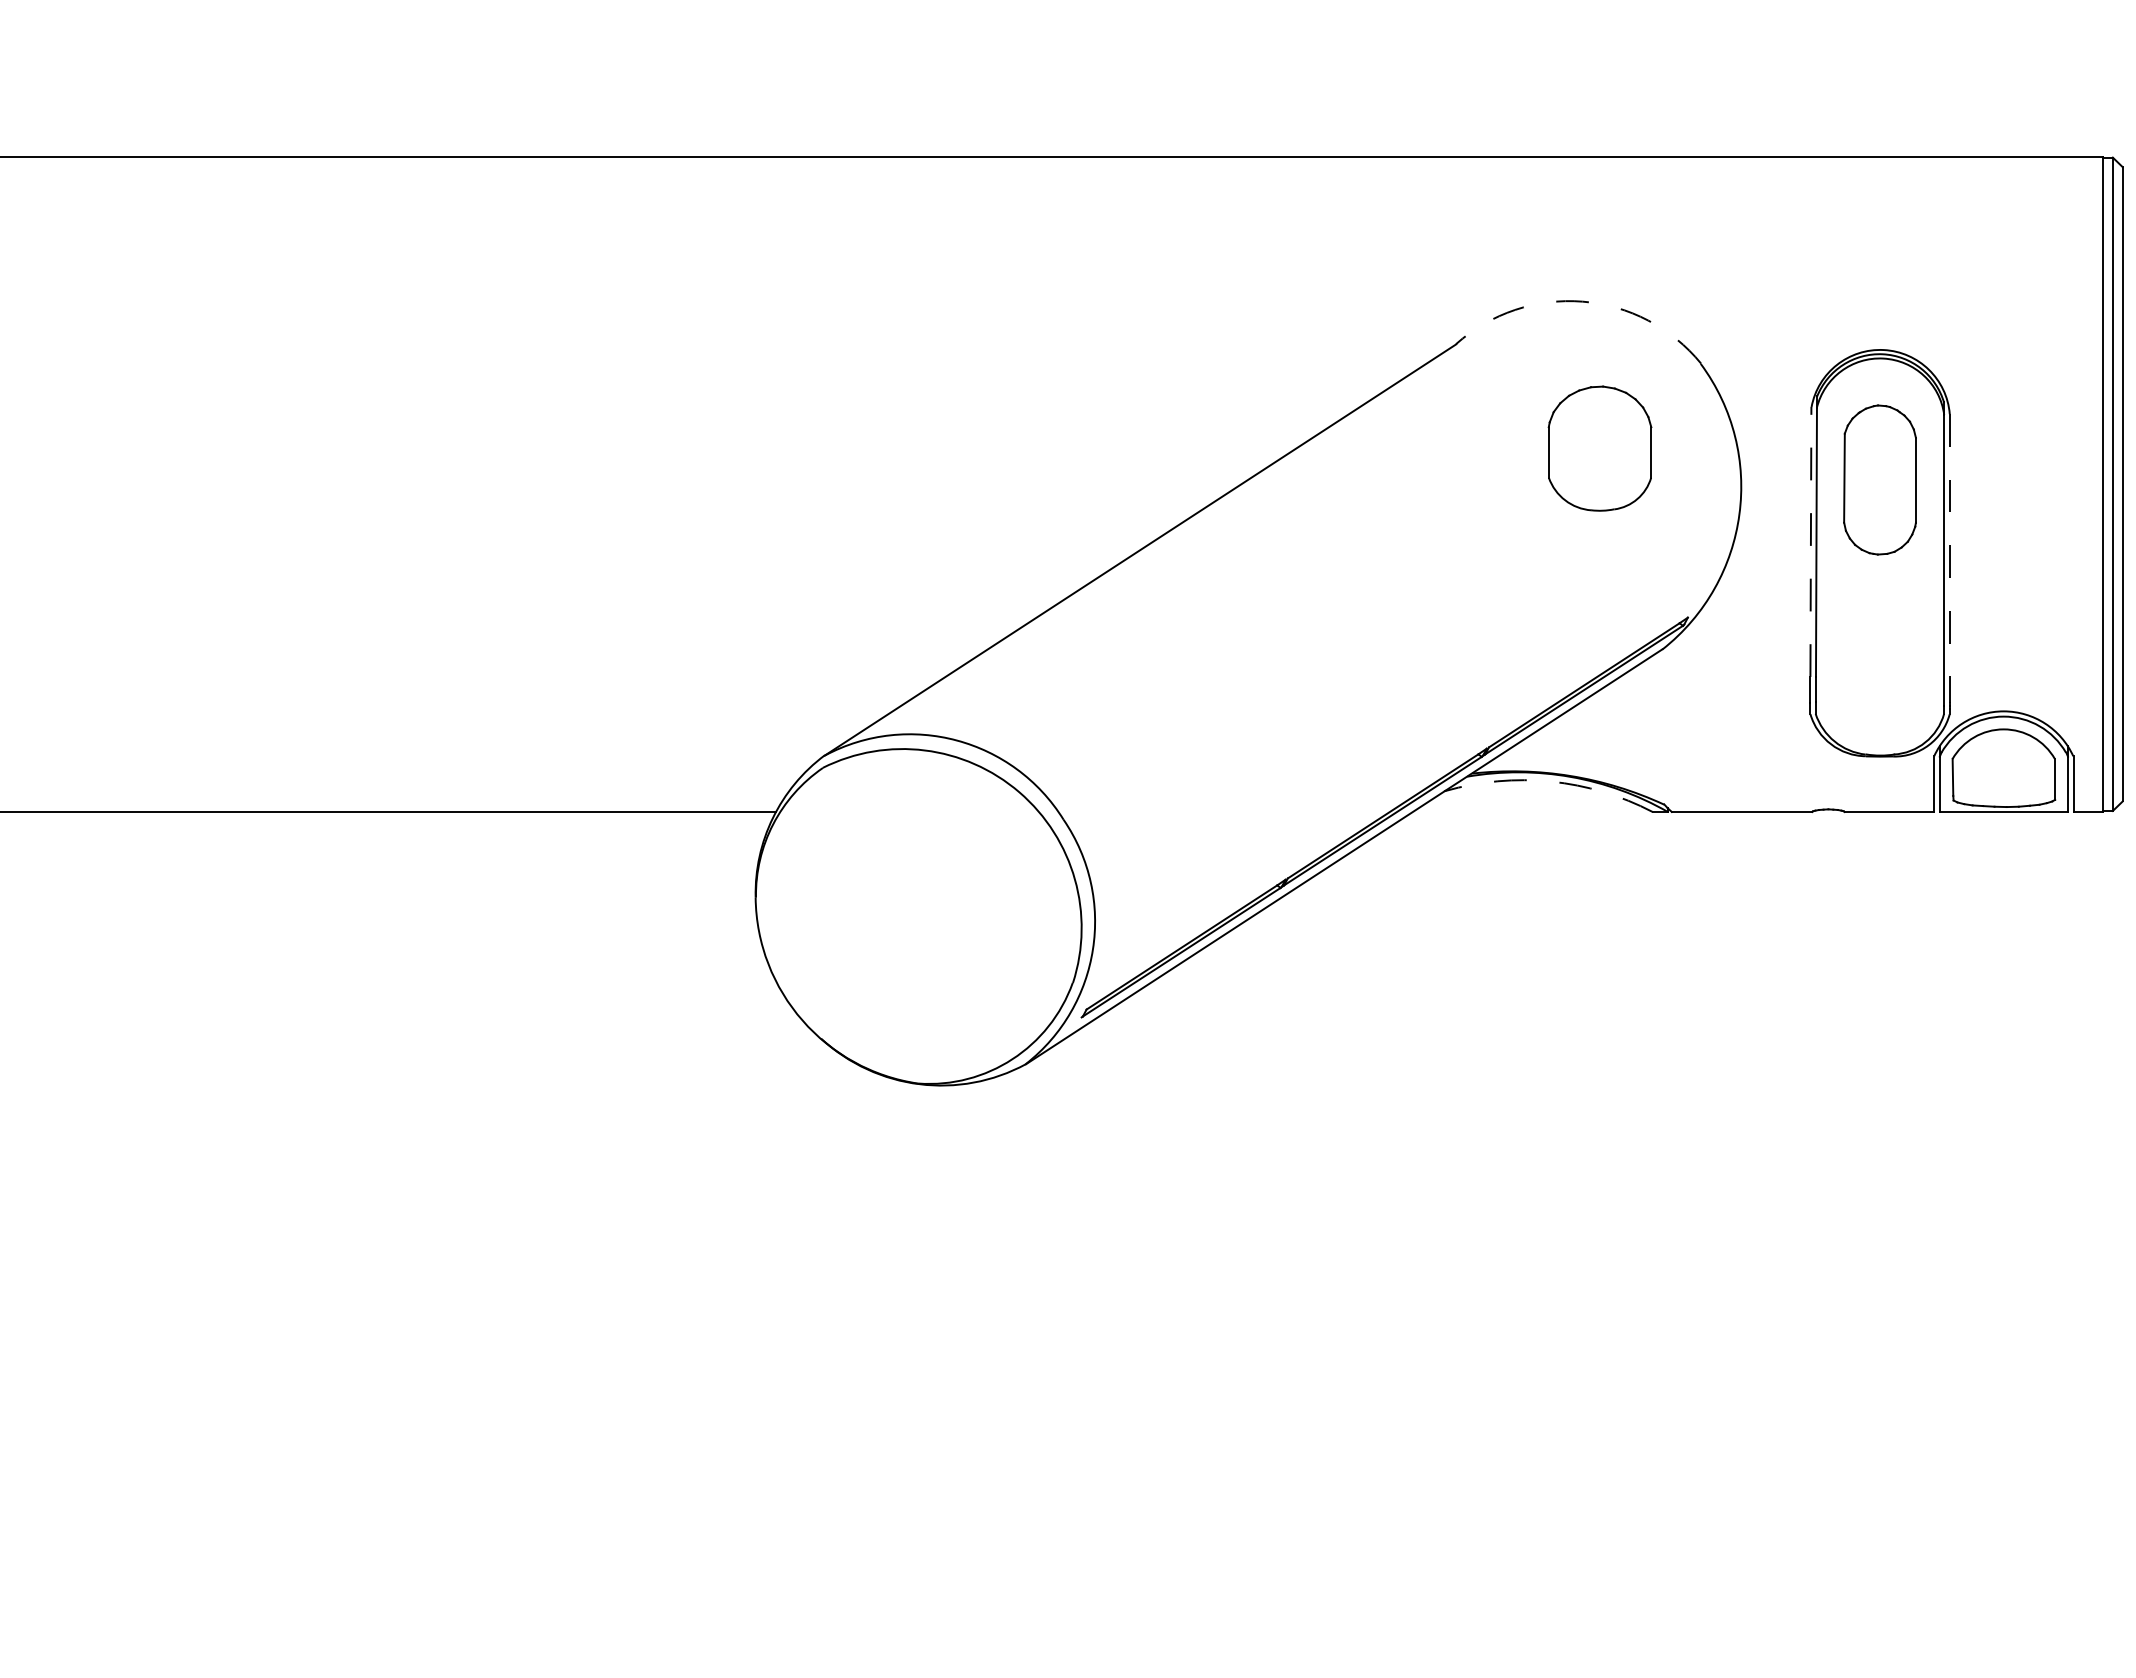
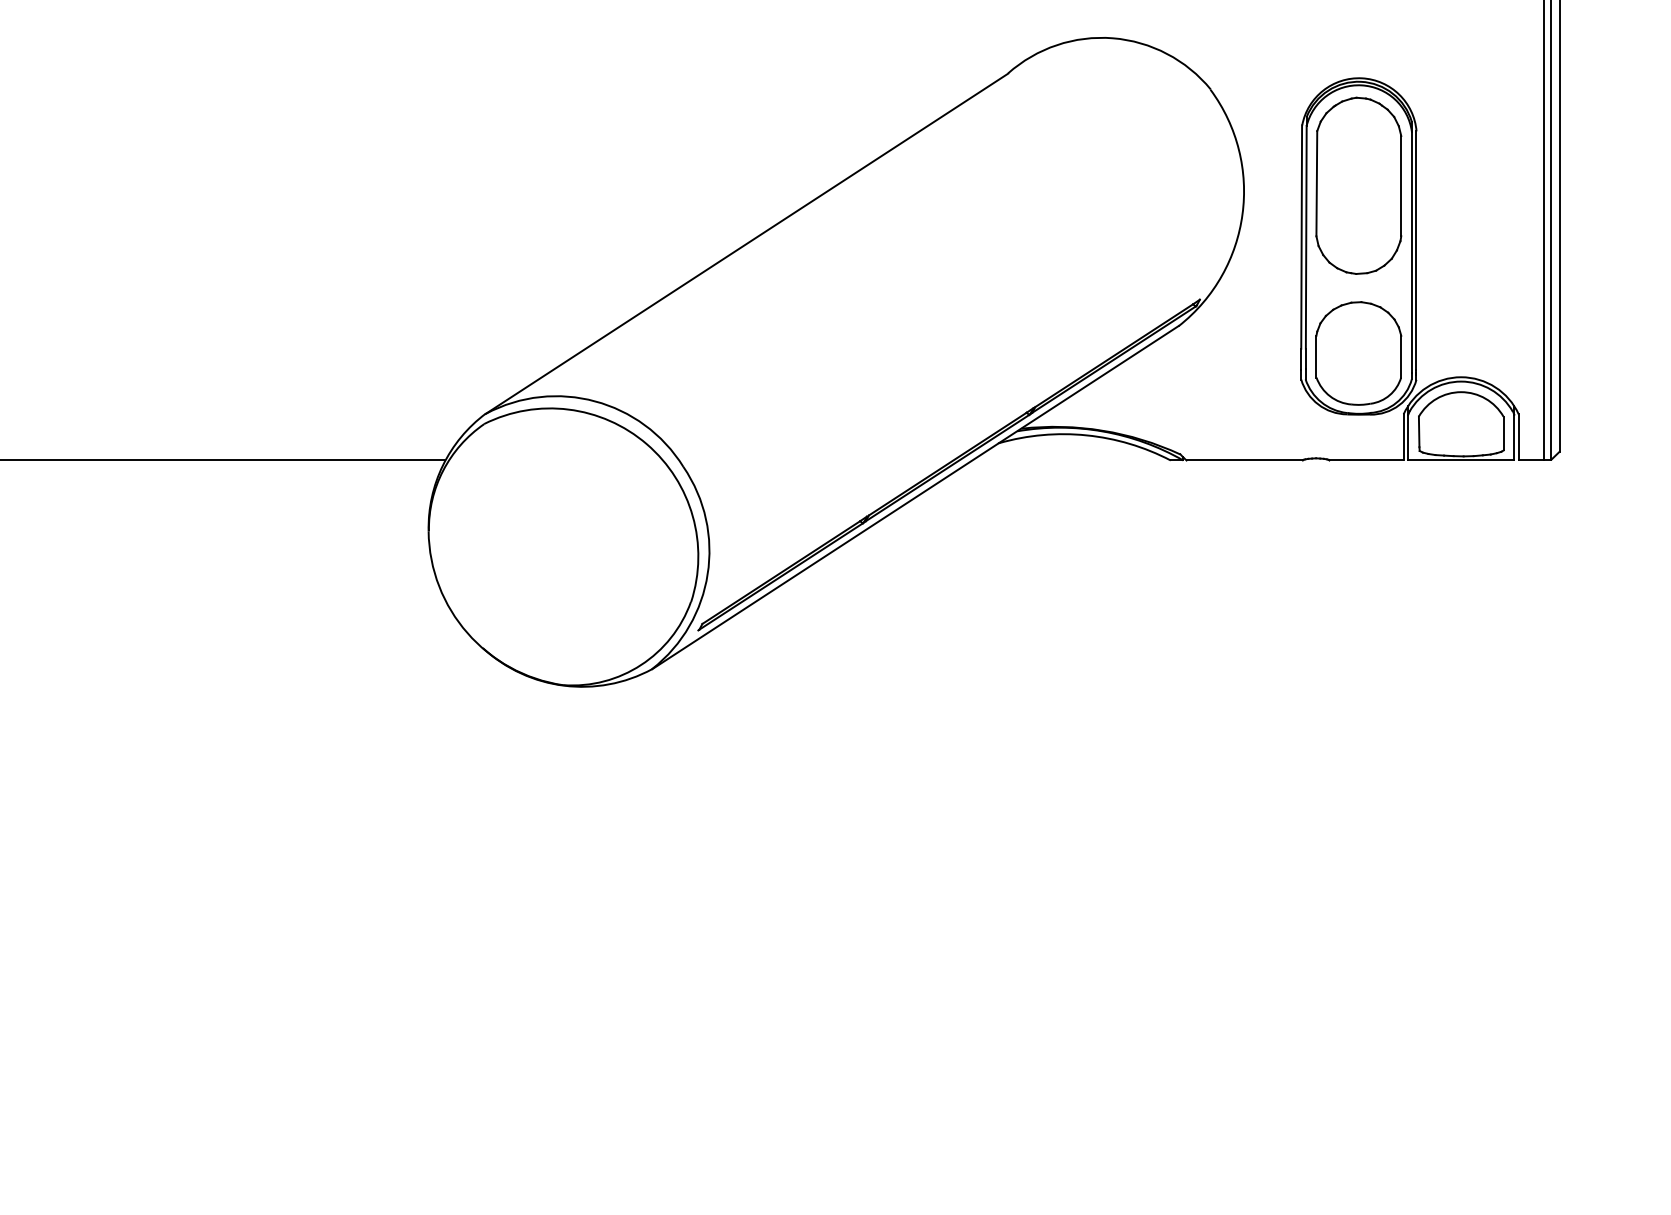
arc: (1582, 301) -> (1112, 38), dashed -> solid
part: (1599, 448) -> (1358, 353), moved
part: (1879, 479) -> (1358, 185), size x1.43
line: (1810, 541) -> (1301, 236), dashed -> solid
line: (1949, 558) -> (1416, 250), dashed -> solid
arc: (1551, 781) -> (1087, 435), dashed -> solid

